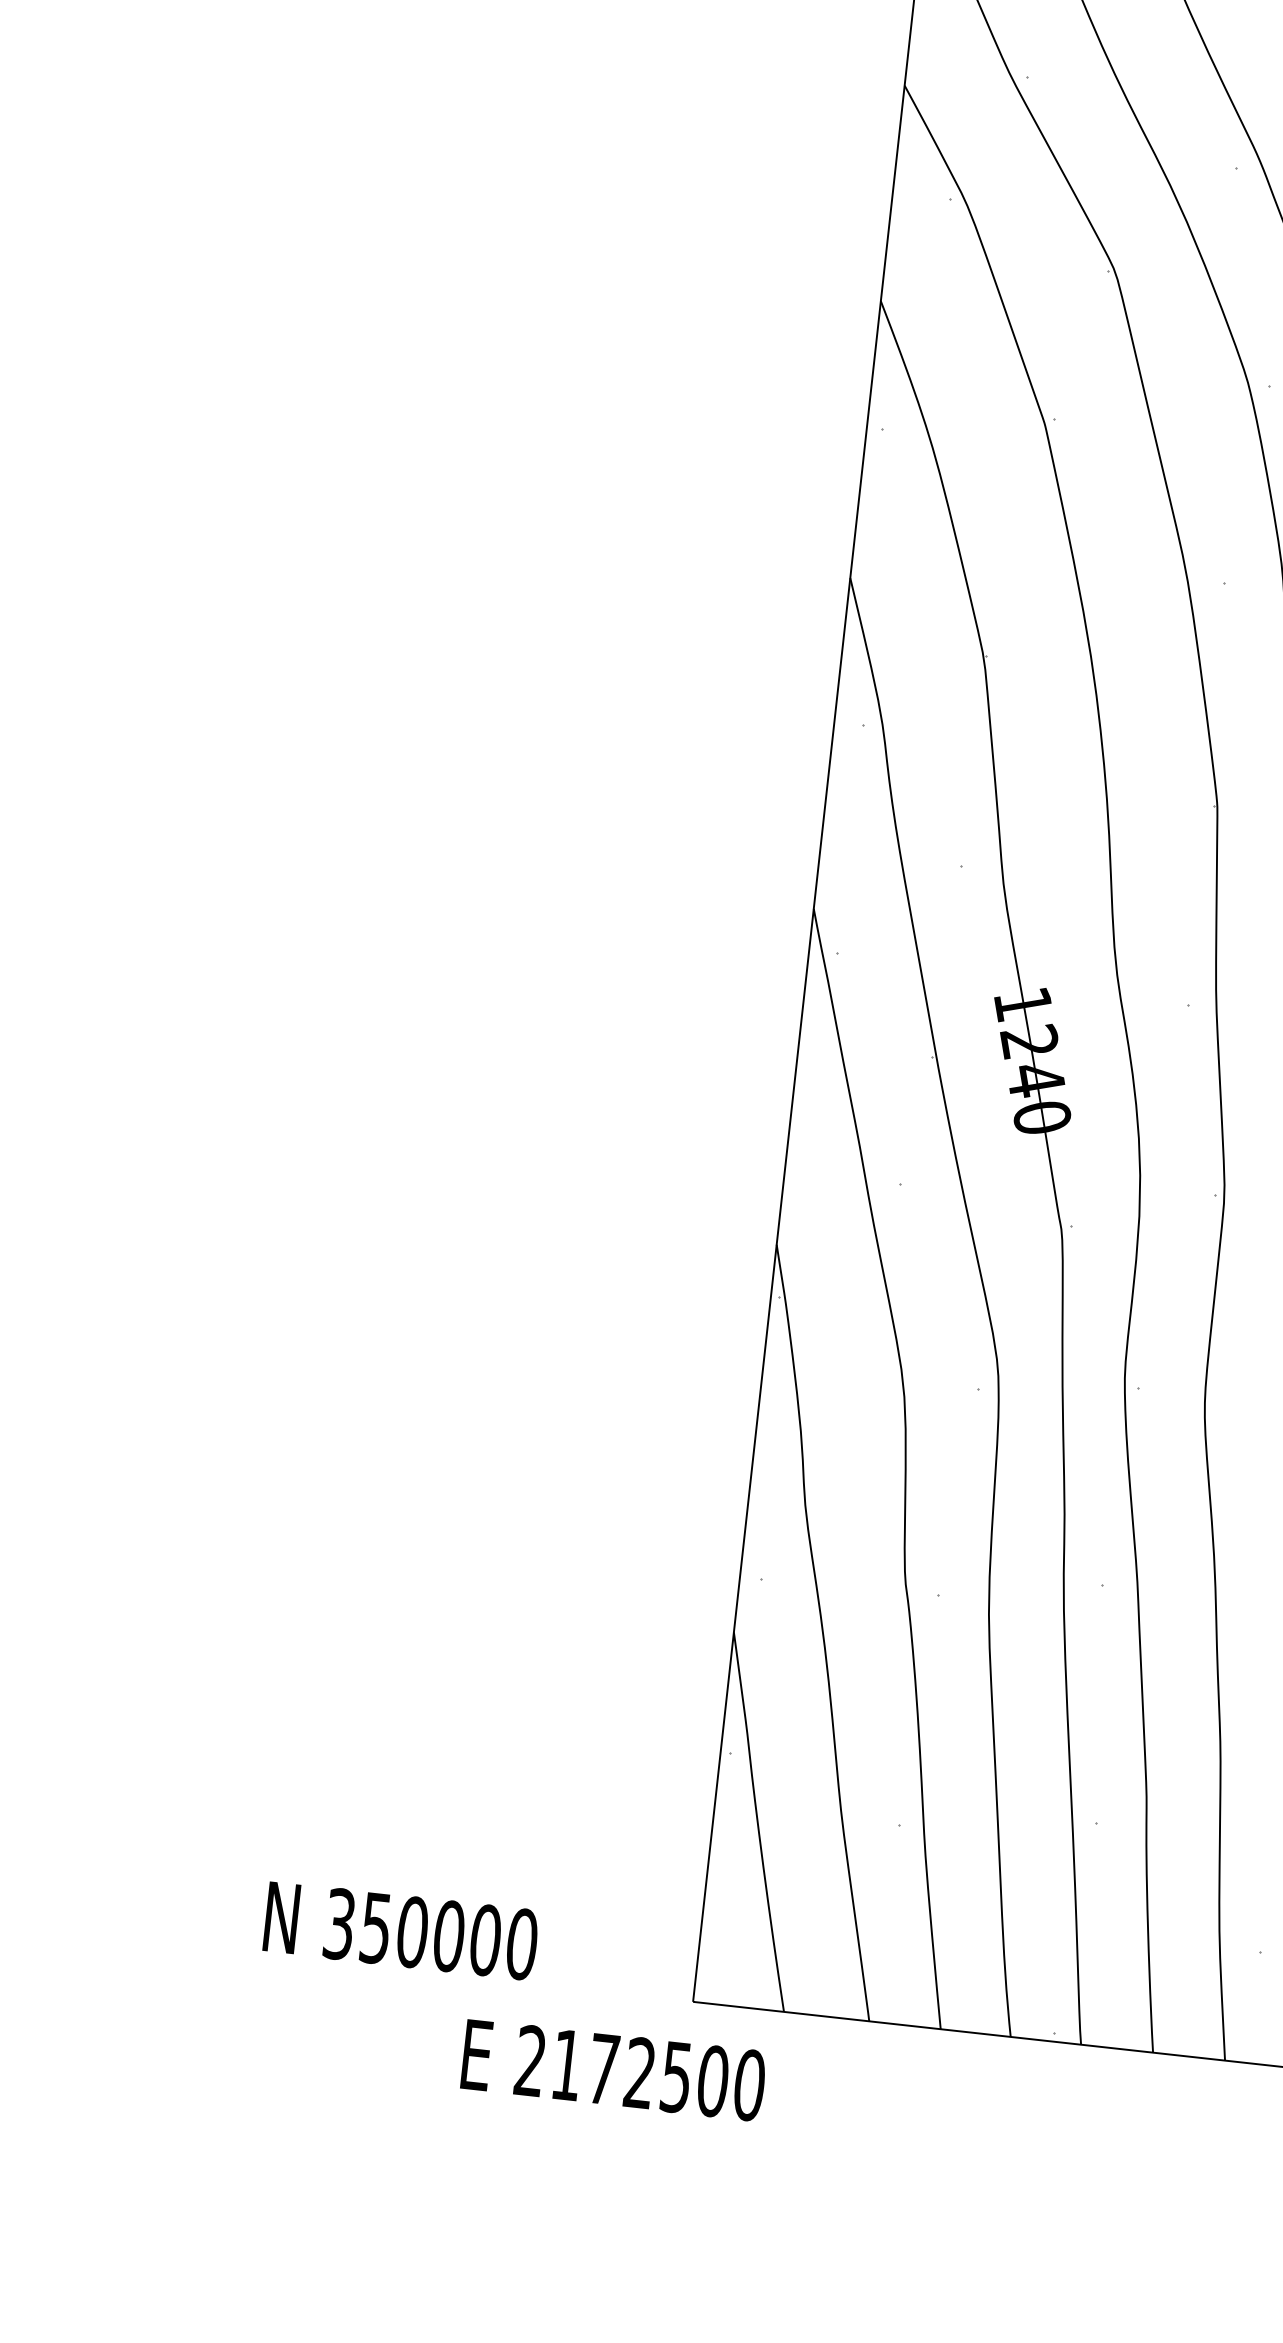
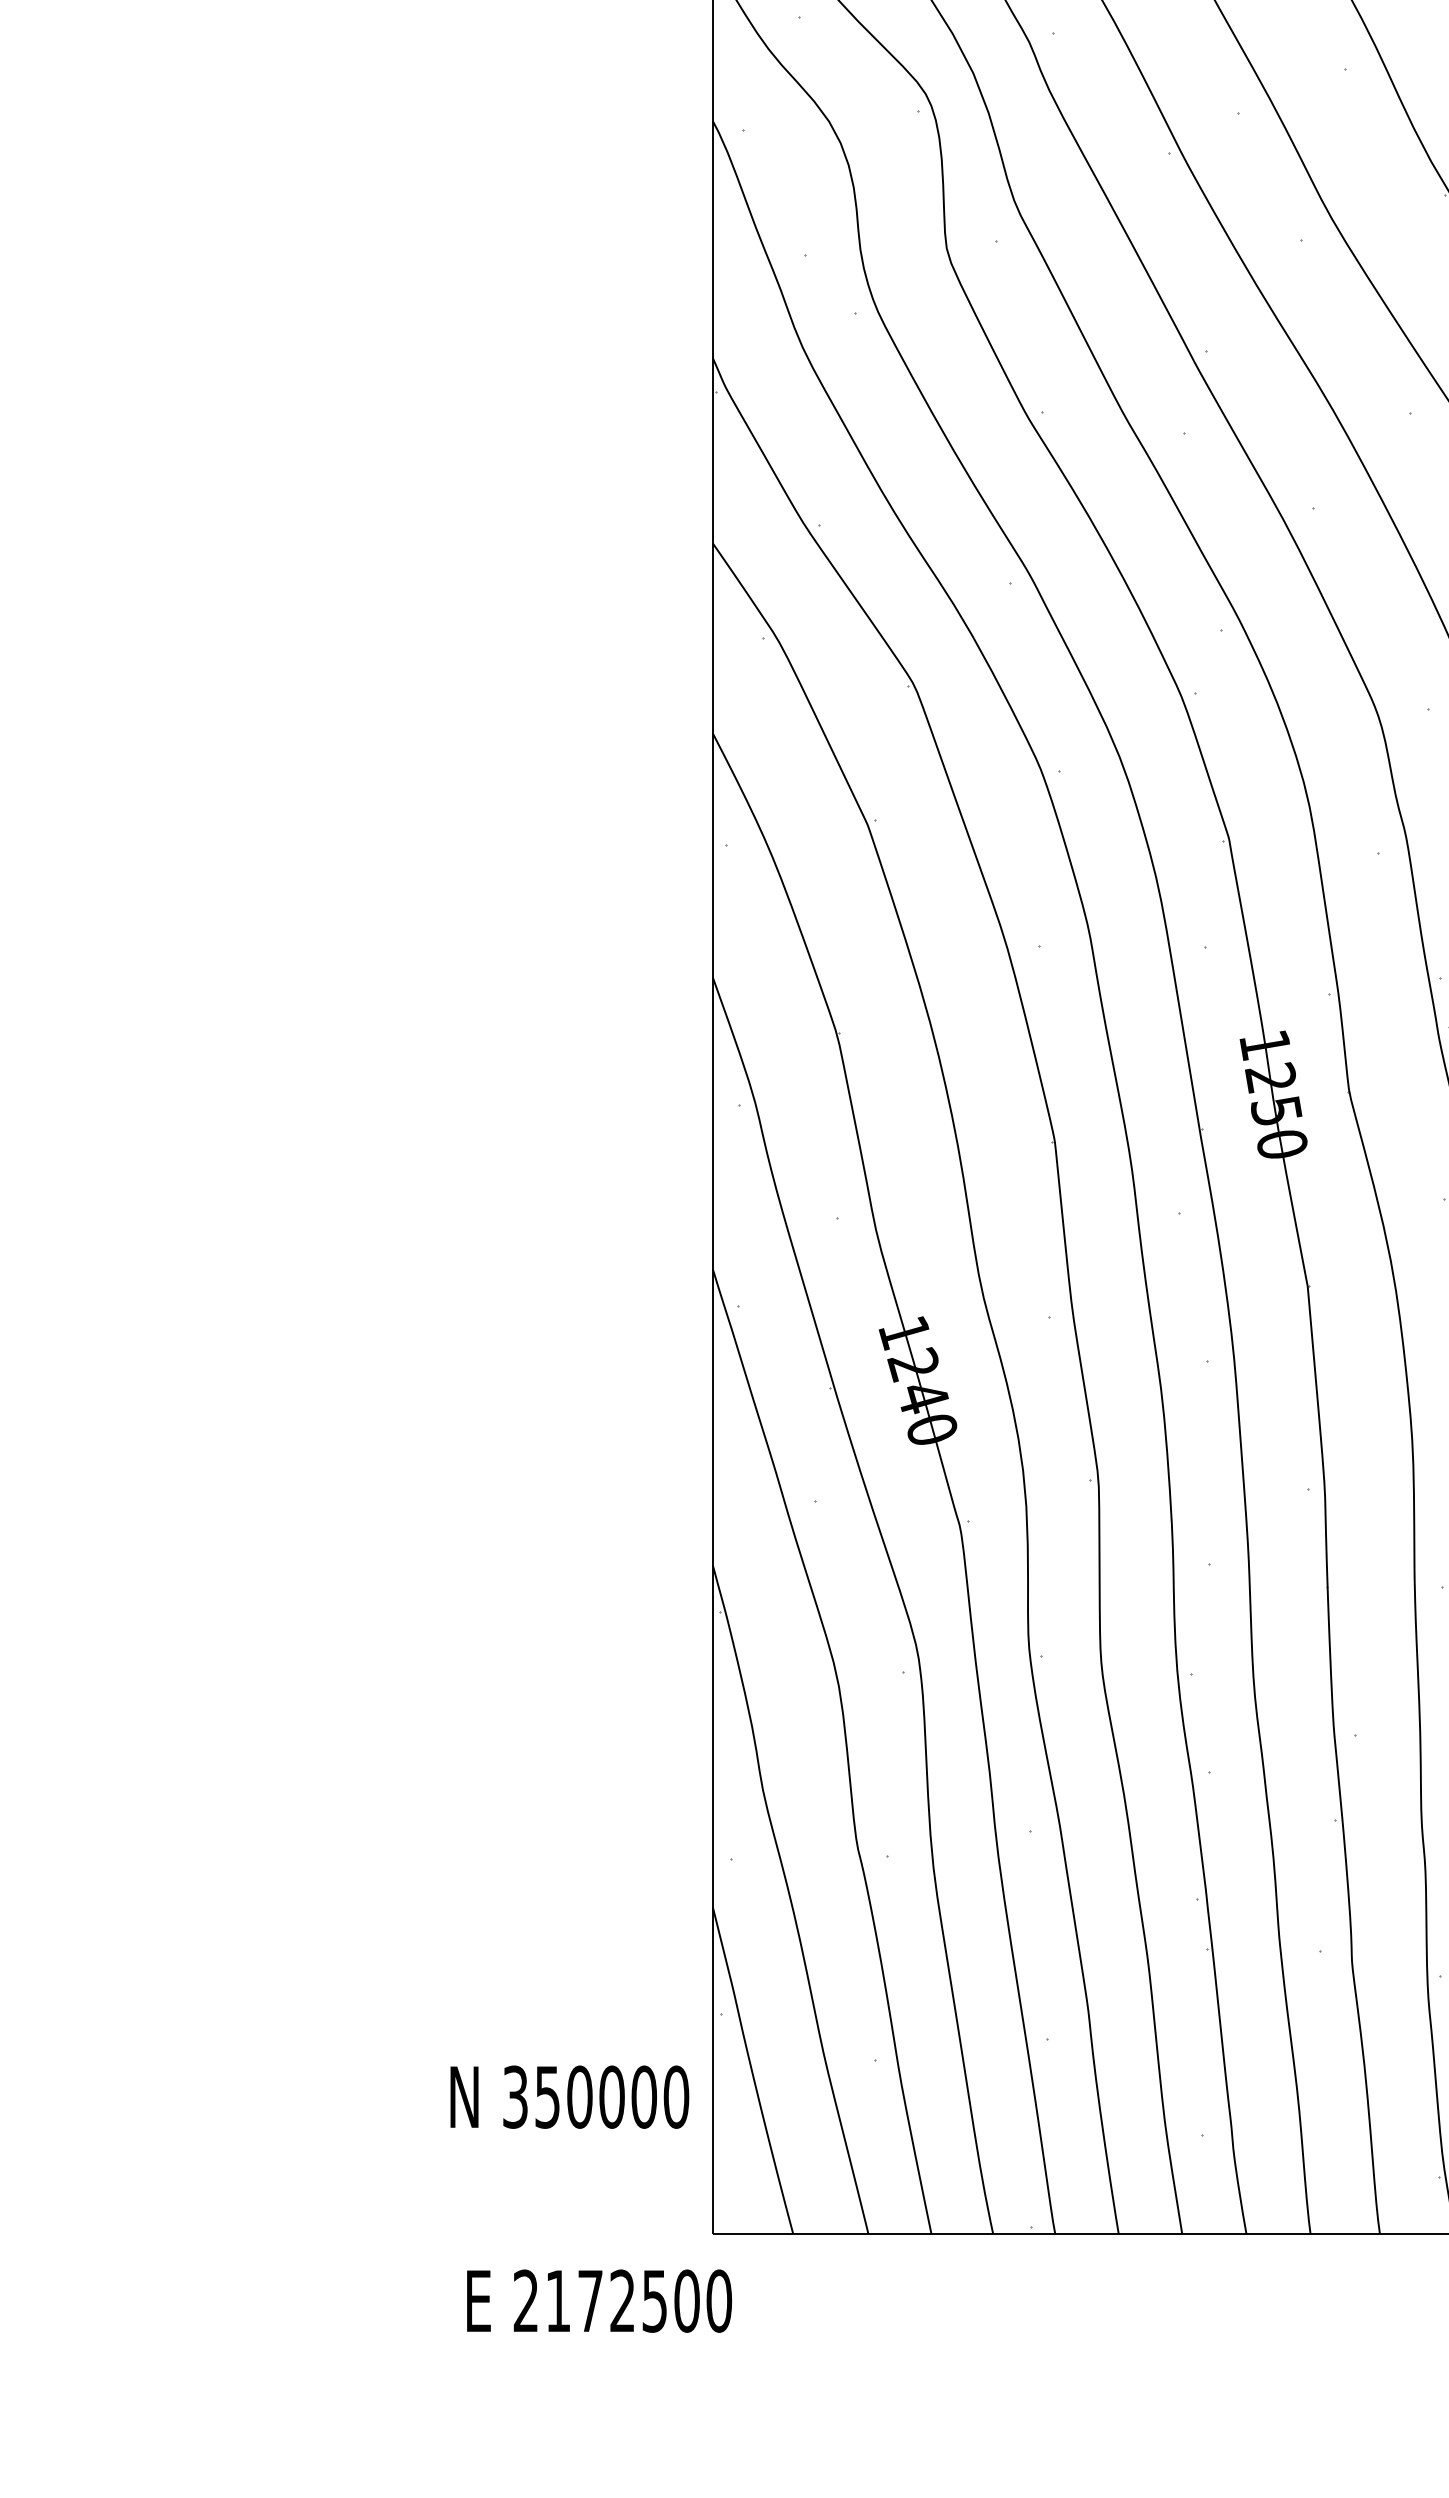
text: (400, 1930) -> (569, 2096), moved
text: (613, 2069) -> (599, 2300), moved

